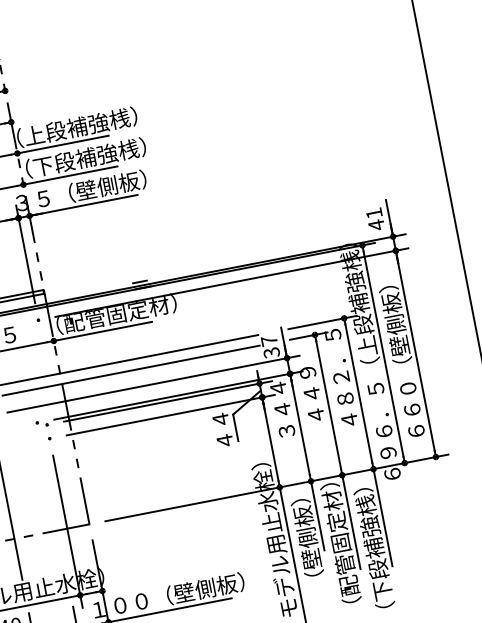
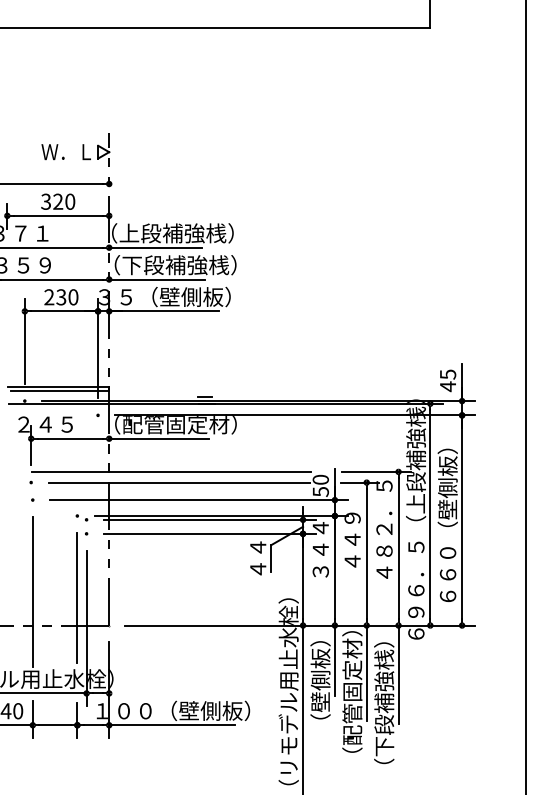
text: (374, 213) -> (448, 374), 41 -> 45
text: (270, 346) -> (320, 485), 37 -> 50
line: (53, 502) -> (77, 597), added

